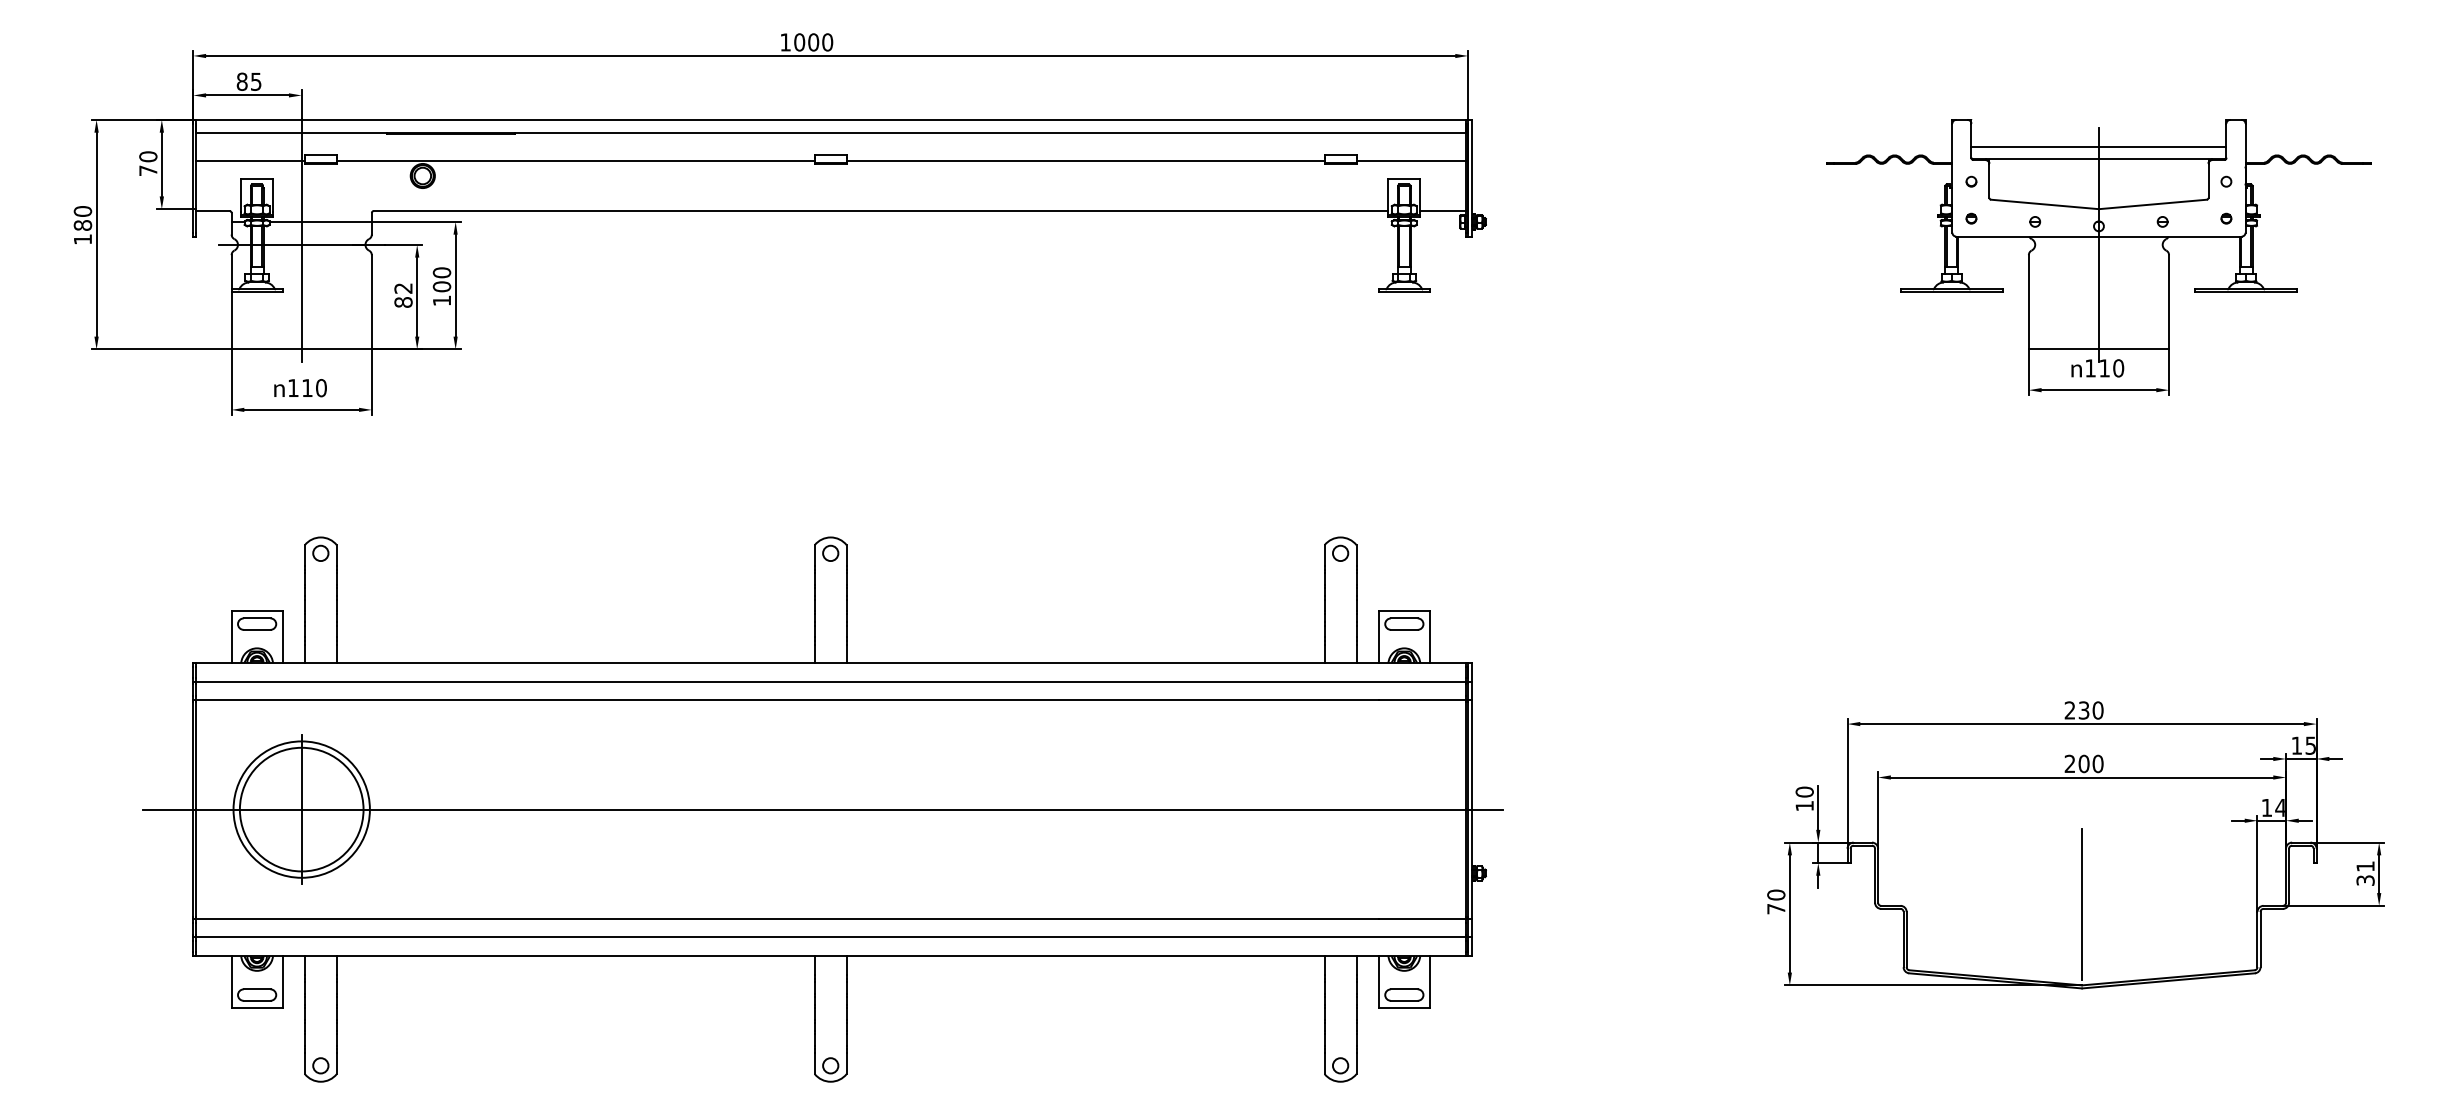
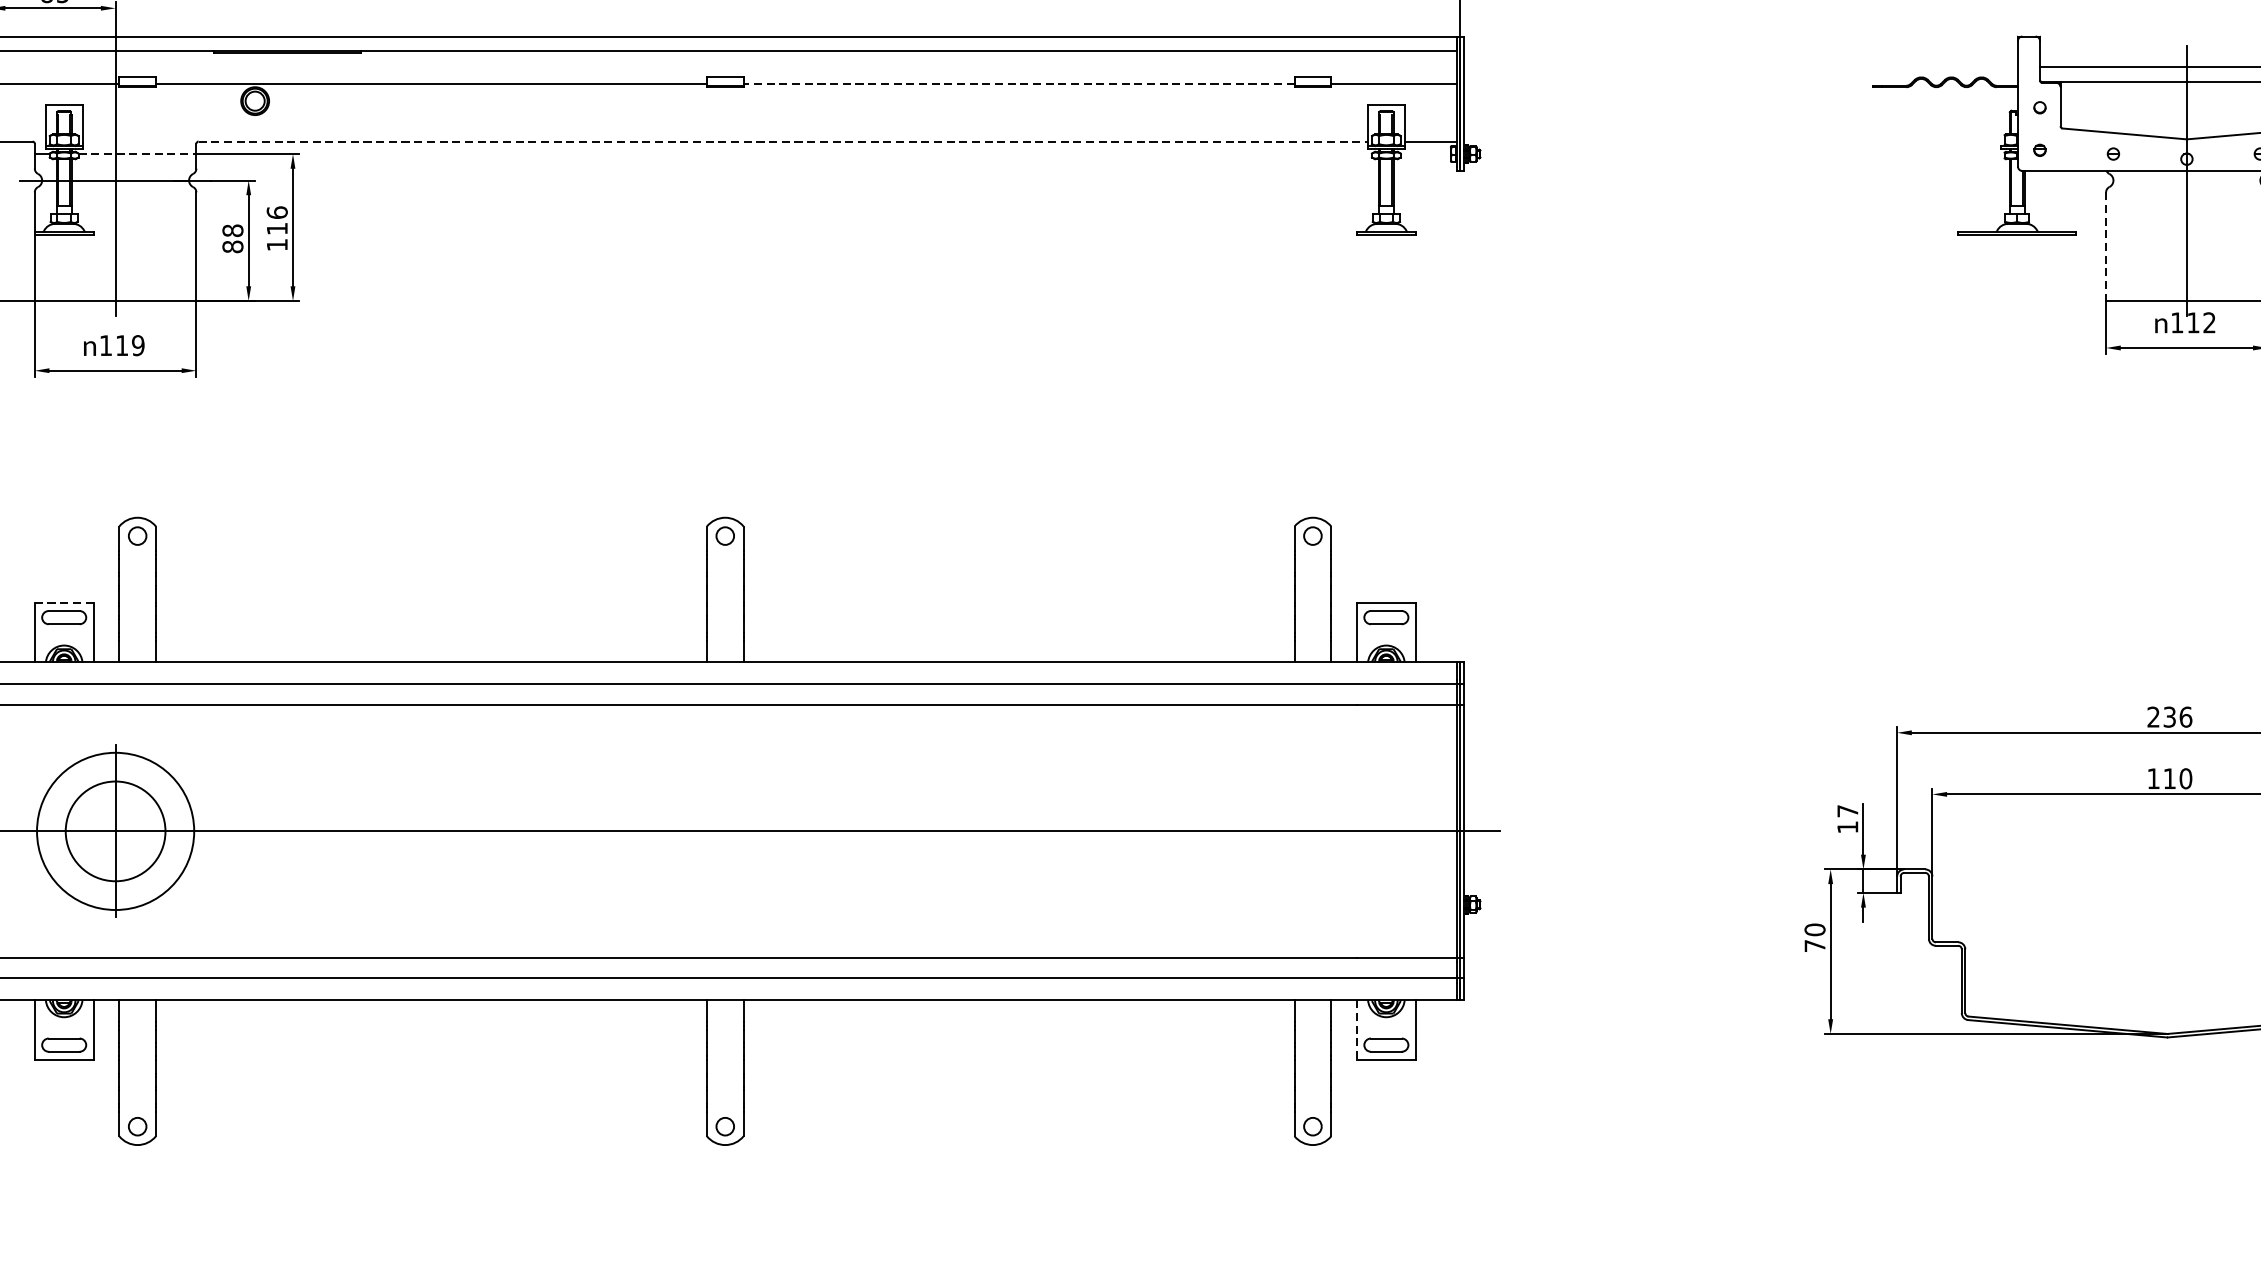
line: (1085, 161) -> (1018, 84), solid -> dashed
line: (881, 211) -> (783, 142), solid -> dashed
line: (321, 221) -> (138, 153), solid -> dashed
text: (441, 279) -> (276, 220), 100 -> 116
text: (403, 288) -> (232, 230), 82 -> 88
line: (2028, 302) -> (2105, 246), solid -> dashed
text: (2118, 368) -> (2209, 323), 110 -> 112
text: (321, 388) -> (138, 346), 110 -> 119
line: (256, 611) -> (63, 603), solid -> dashed
text: (2097, 710) -> (2185, 717), 230 -> 236
text: (2076, 763) -> (2161, 778), 200 -> 110
text: (1804, 791) -> (1847, 810), 10 -> 17
circle: (301, 809) -> (115, 831), size x0.7
line: (2082, 904) -> (2167, 940), removed
line: (1378, 982) -> (1356, 1030), solid -> dashed

